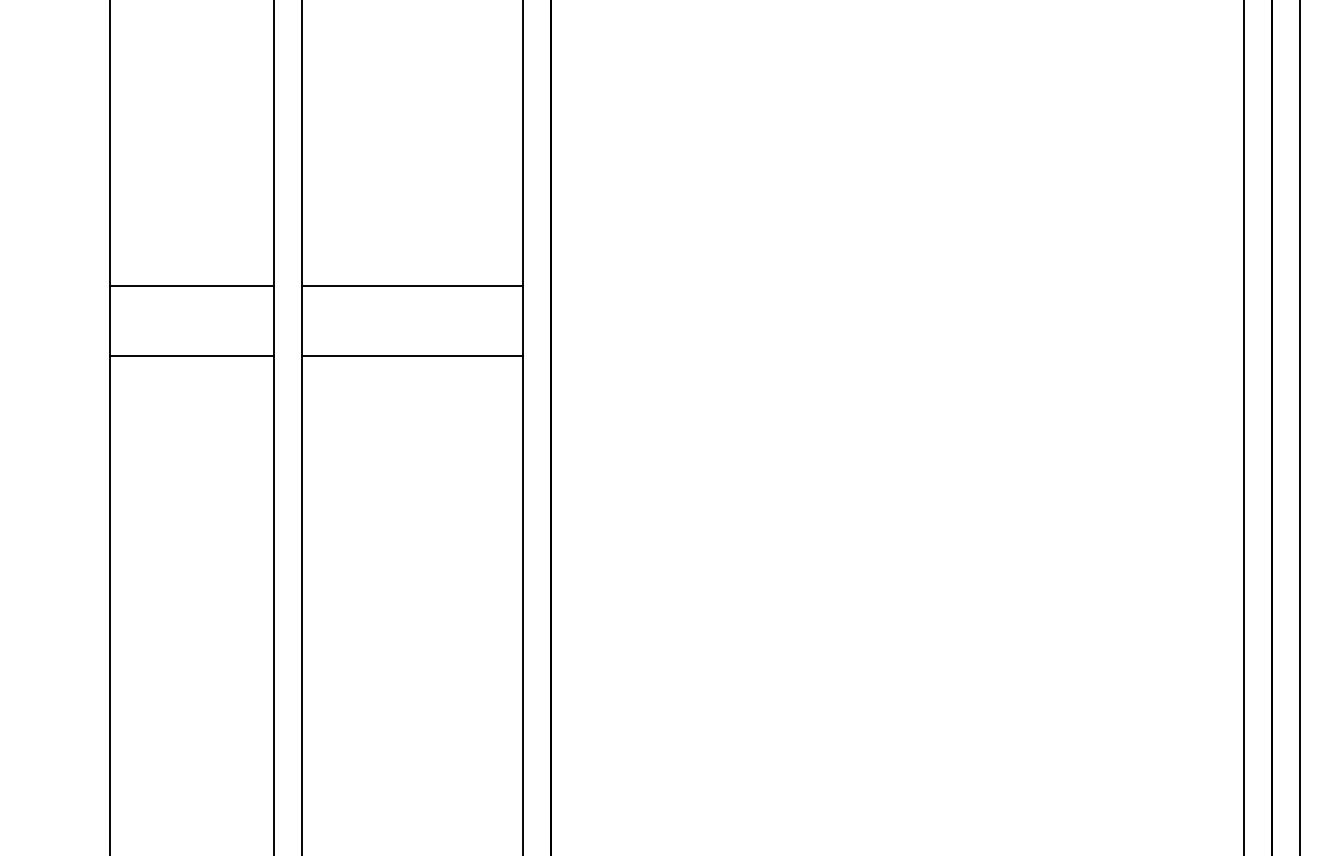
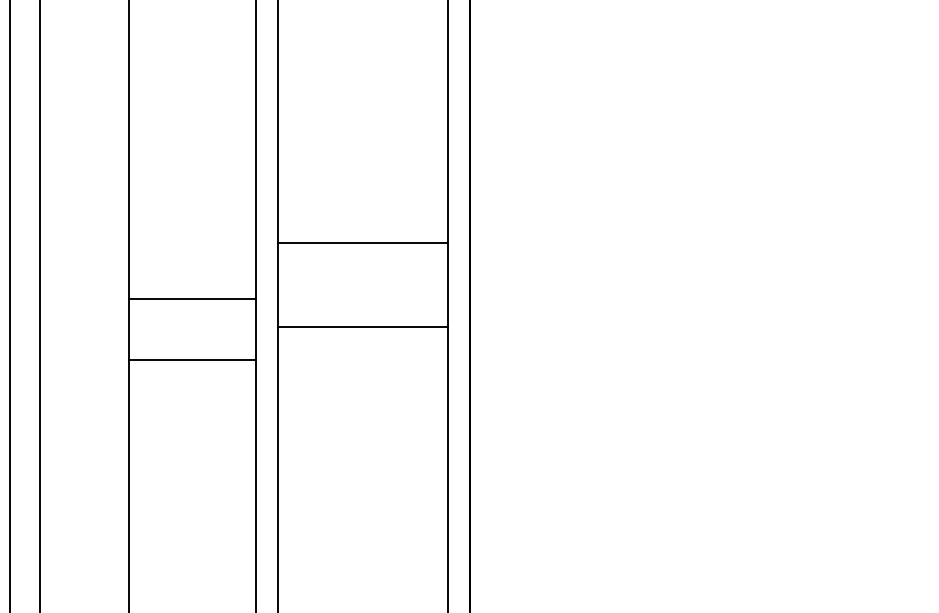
line: (191, 285) -> (192, 299), moved
line: (412, 285) -> (363, 242), moved
line: (191, 355) -> (192, 360), moved

